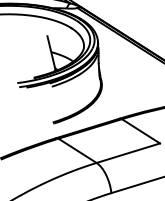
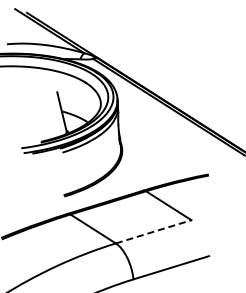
line: (128, 152) -> (153, 231), solid -> dashed

